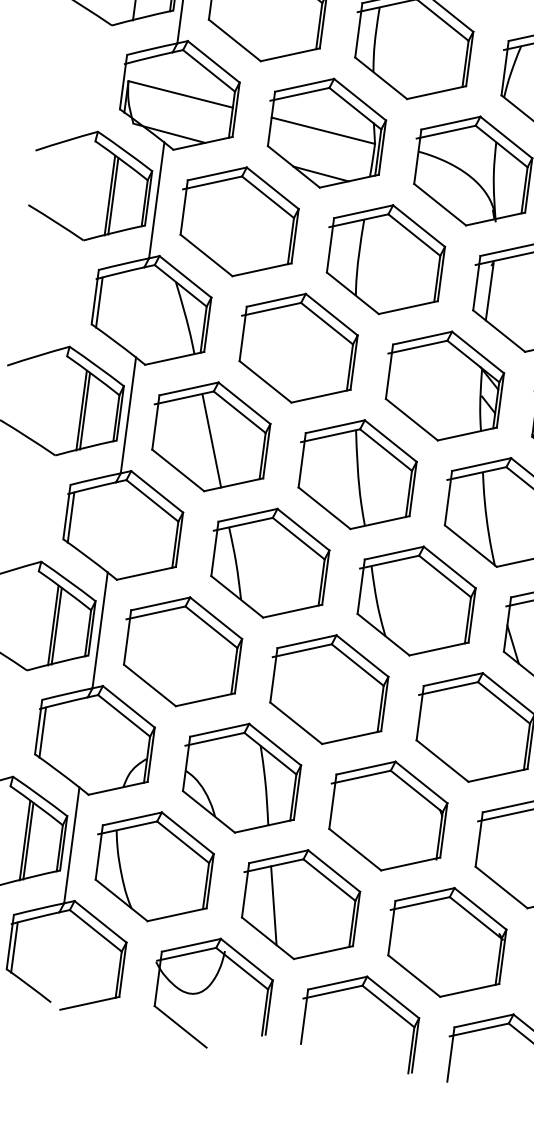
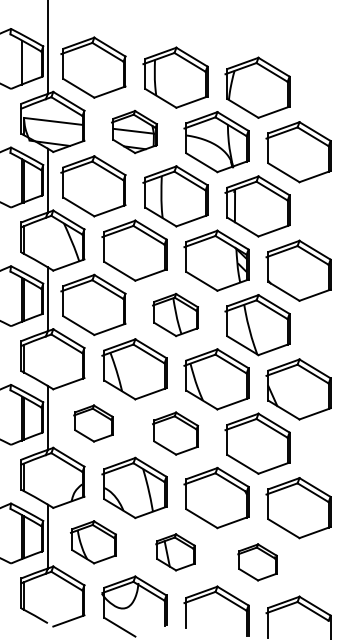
part: (325, 132) -> (134, 131), size x0.7
line: (211, 439) -> (94, 306), removed
part: (356, 473) -> (175, 314), size x0.7
part: (181, 651) -> (93, 423), size x0.6
part: (327, 689) -> (175, 433), size x0.7
part: (153, 867) -> (93, 542), size x0.7
part: (299, 904) -> (175, 552), size x0.6
part: (445, 942) -> (257, 562), size x0.6

